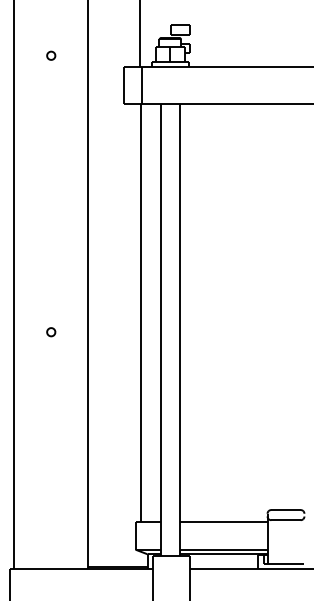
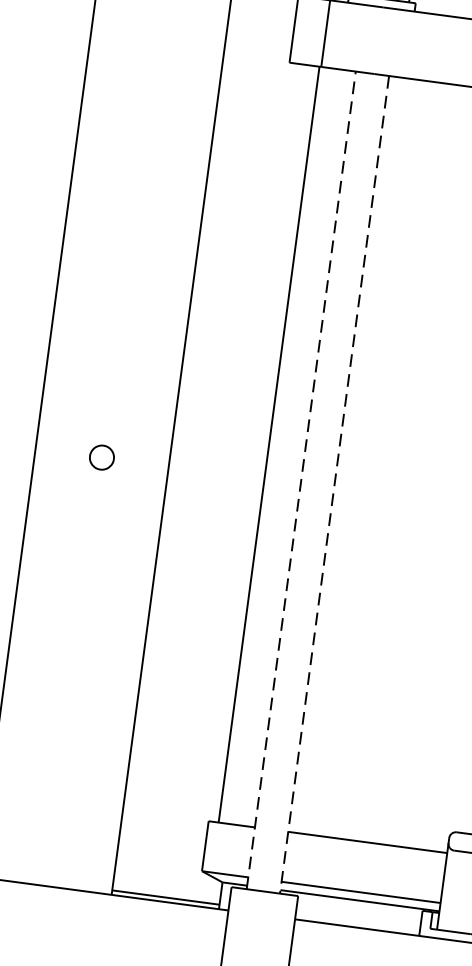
line: (161, 329) -> (302, 479), solid -> dashed
line: (179, 330) -> (334, 485), solid -> dashed
part: (51, 332) -> (102, 458), size x1.6

